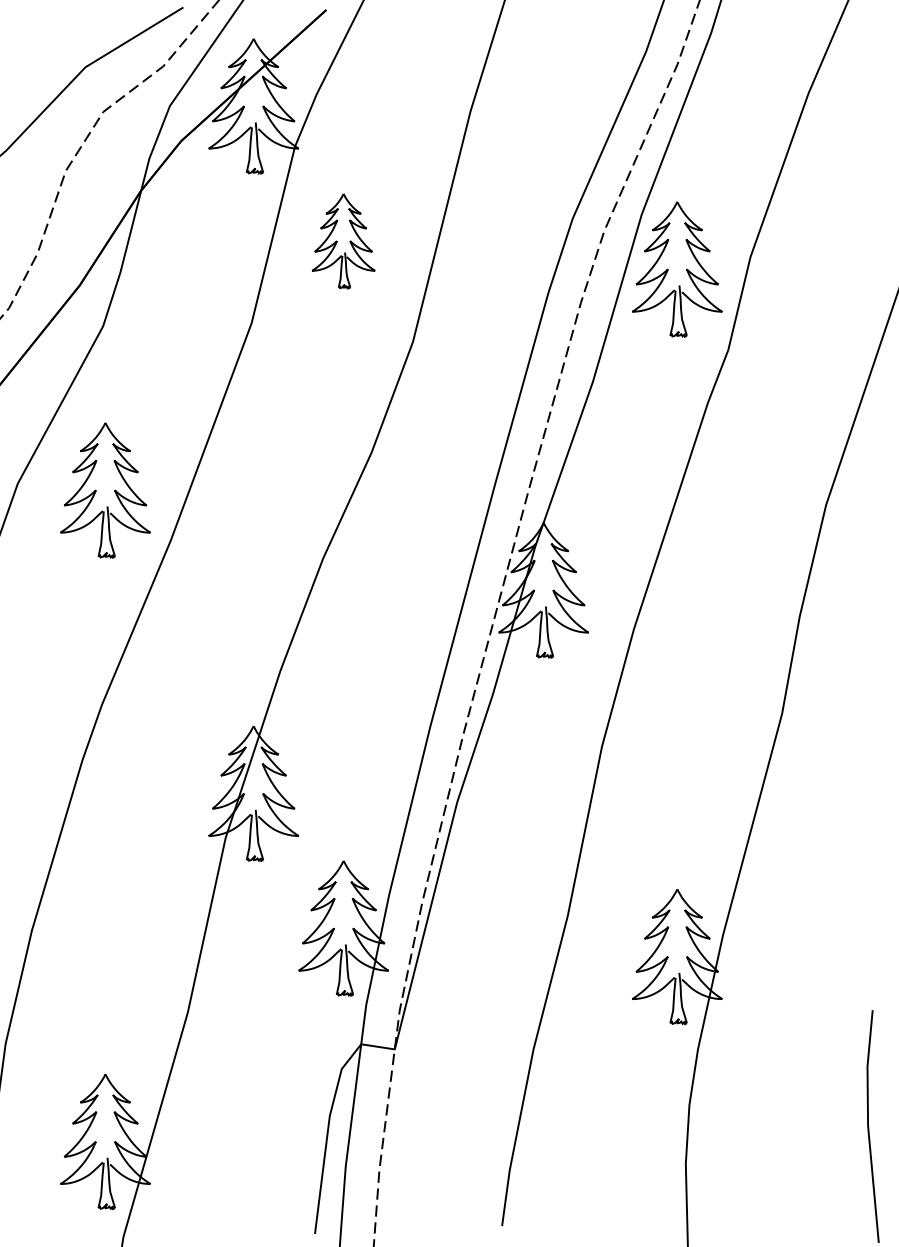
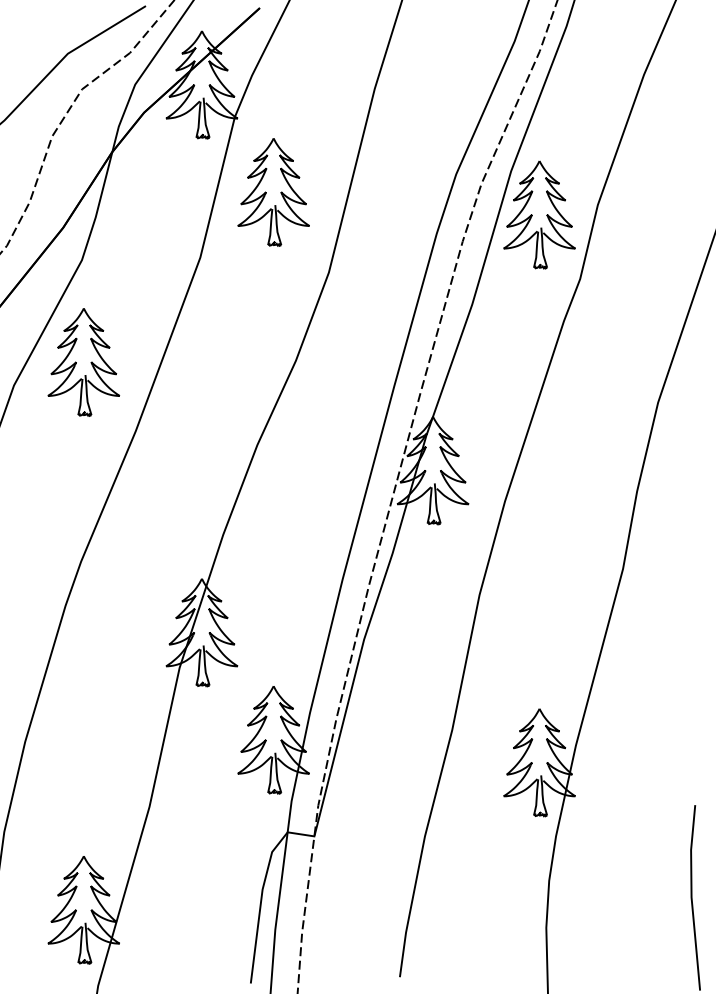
part: (343, 241) -> (273, 192), size x1.43
part: (105, 490) -> (83, 362), moved

